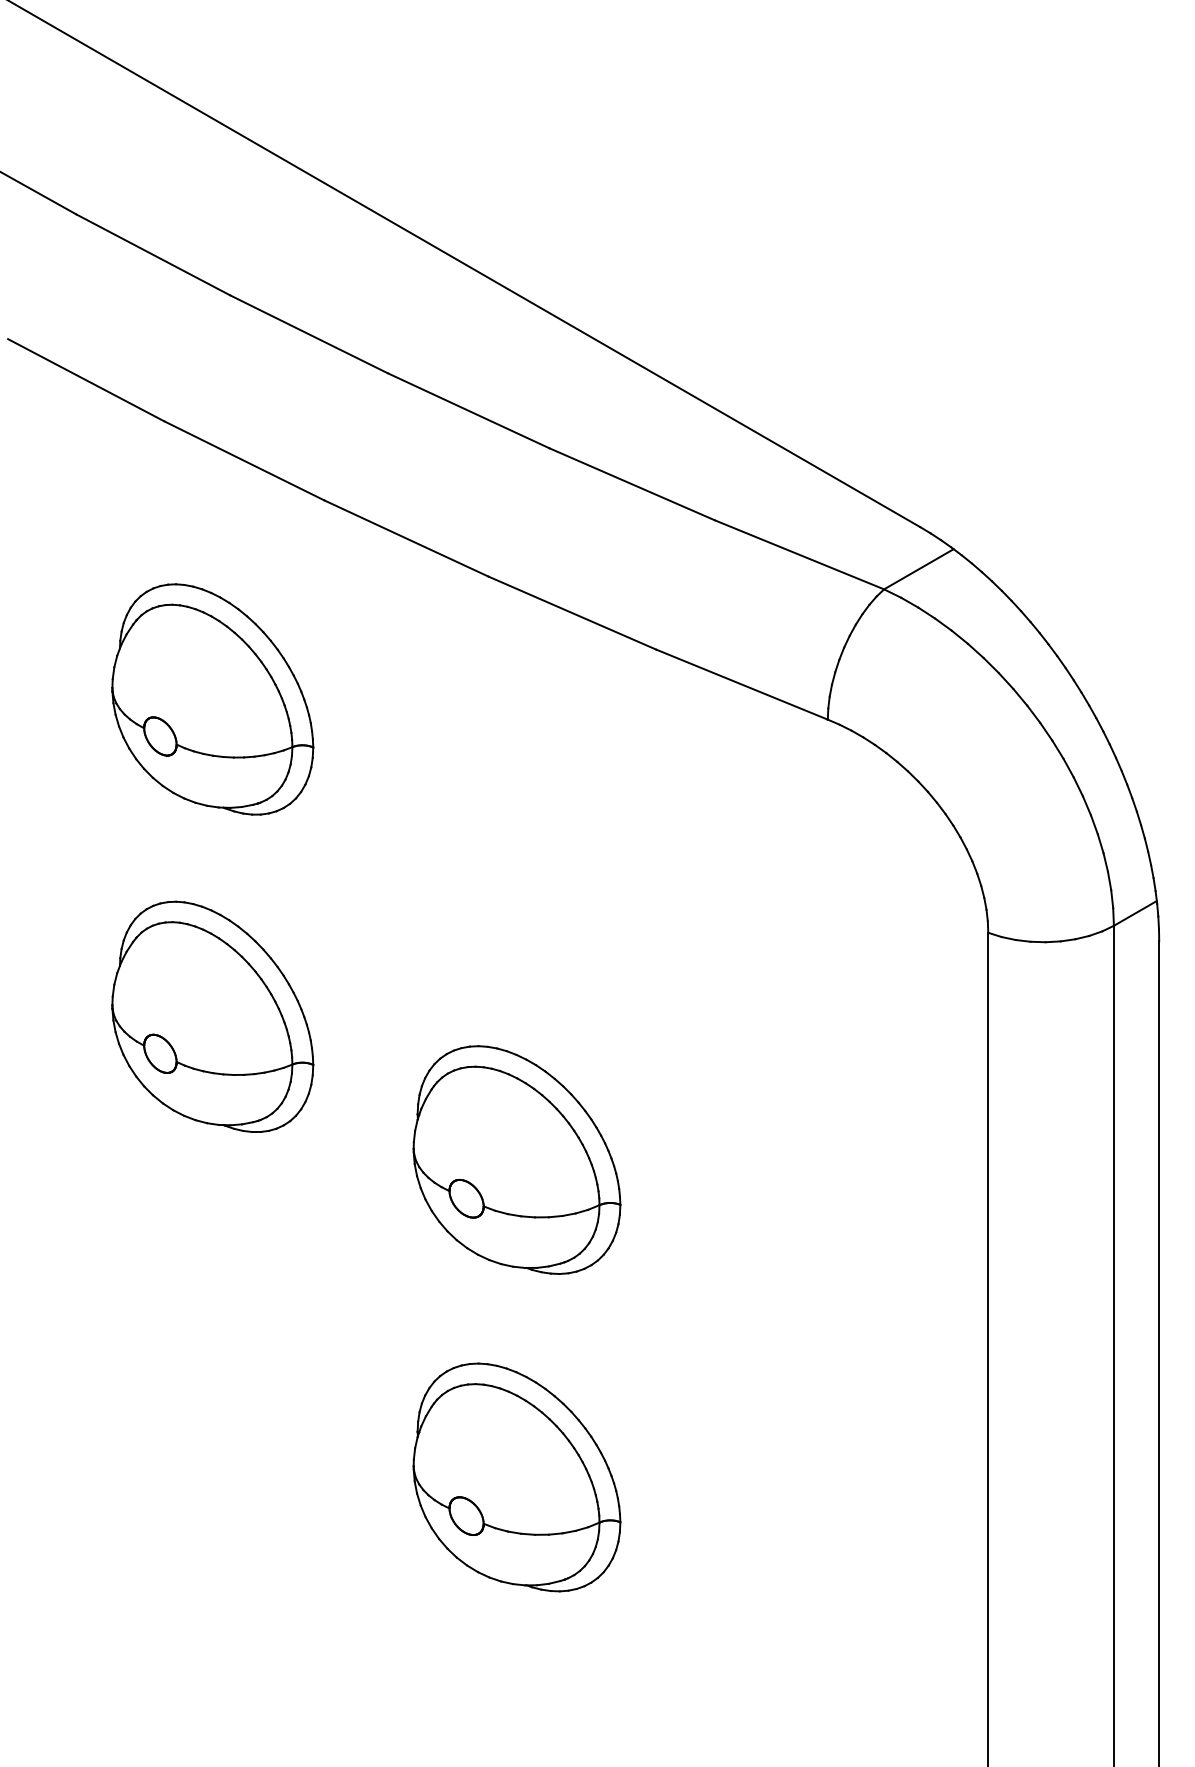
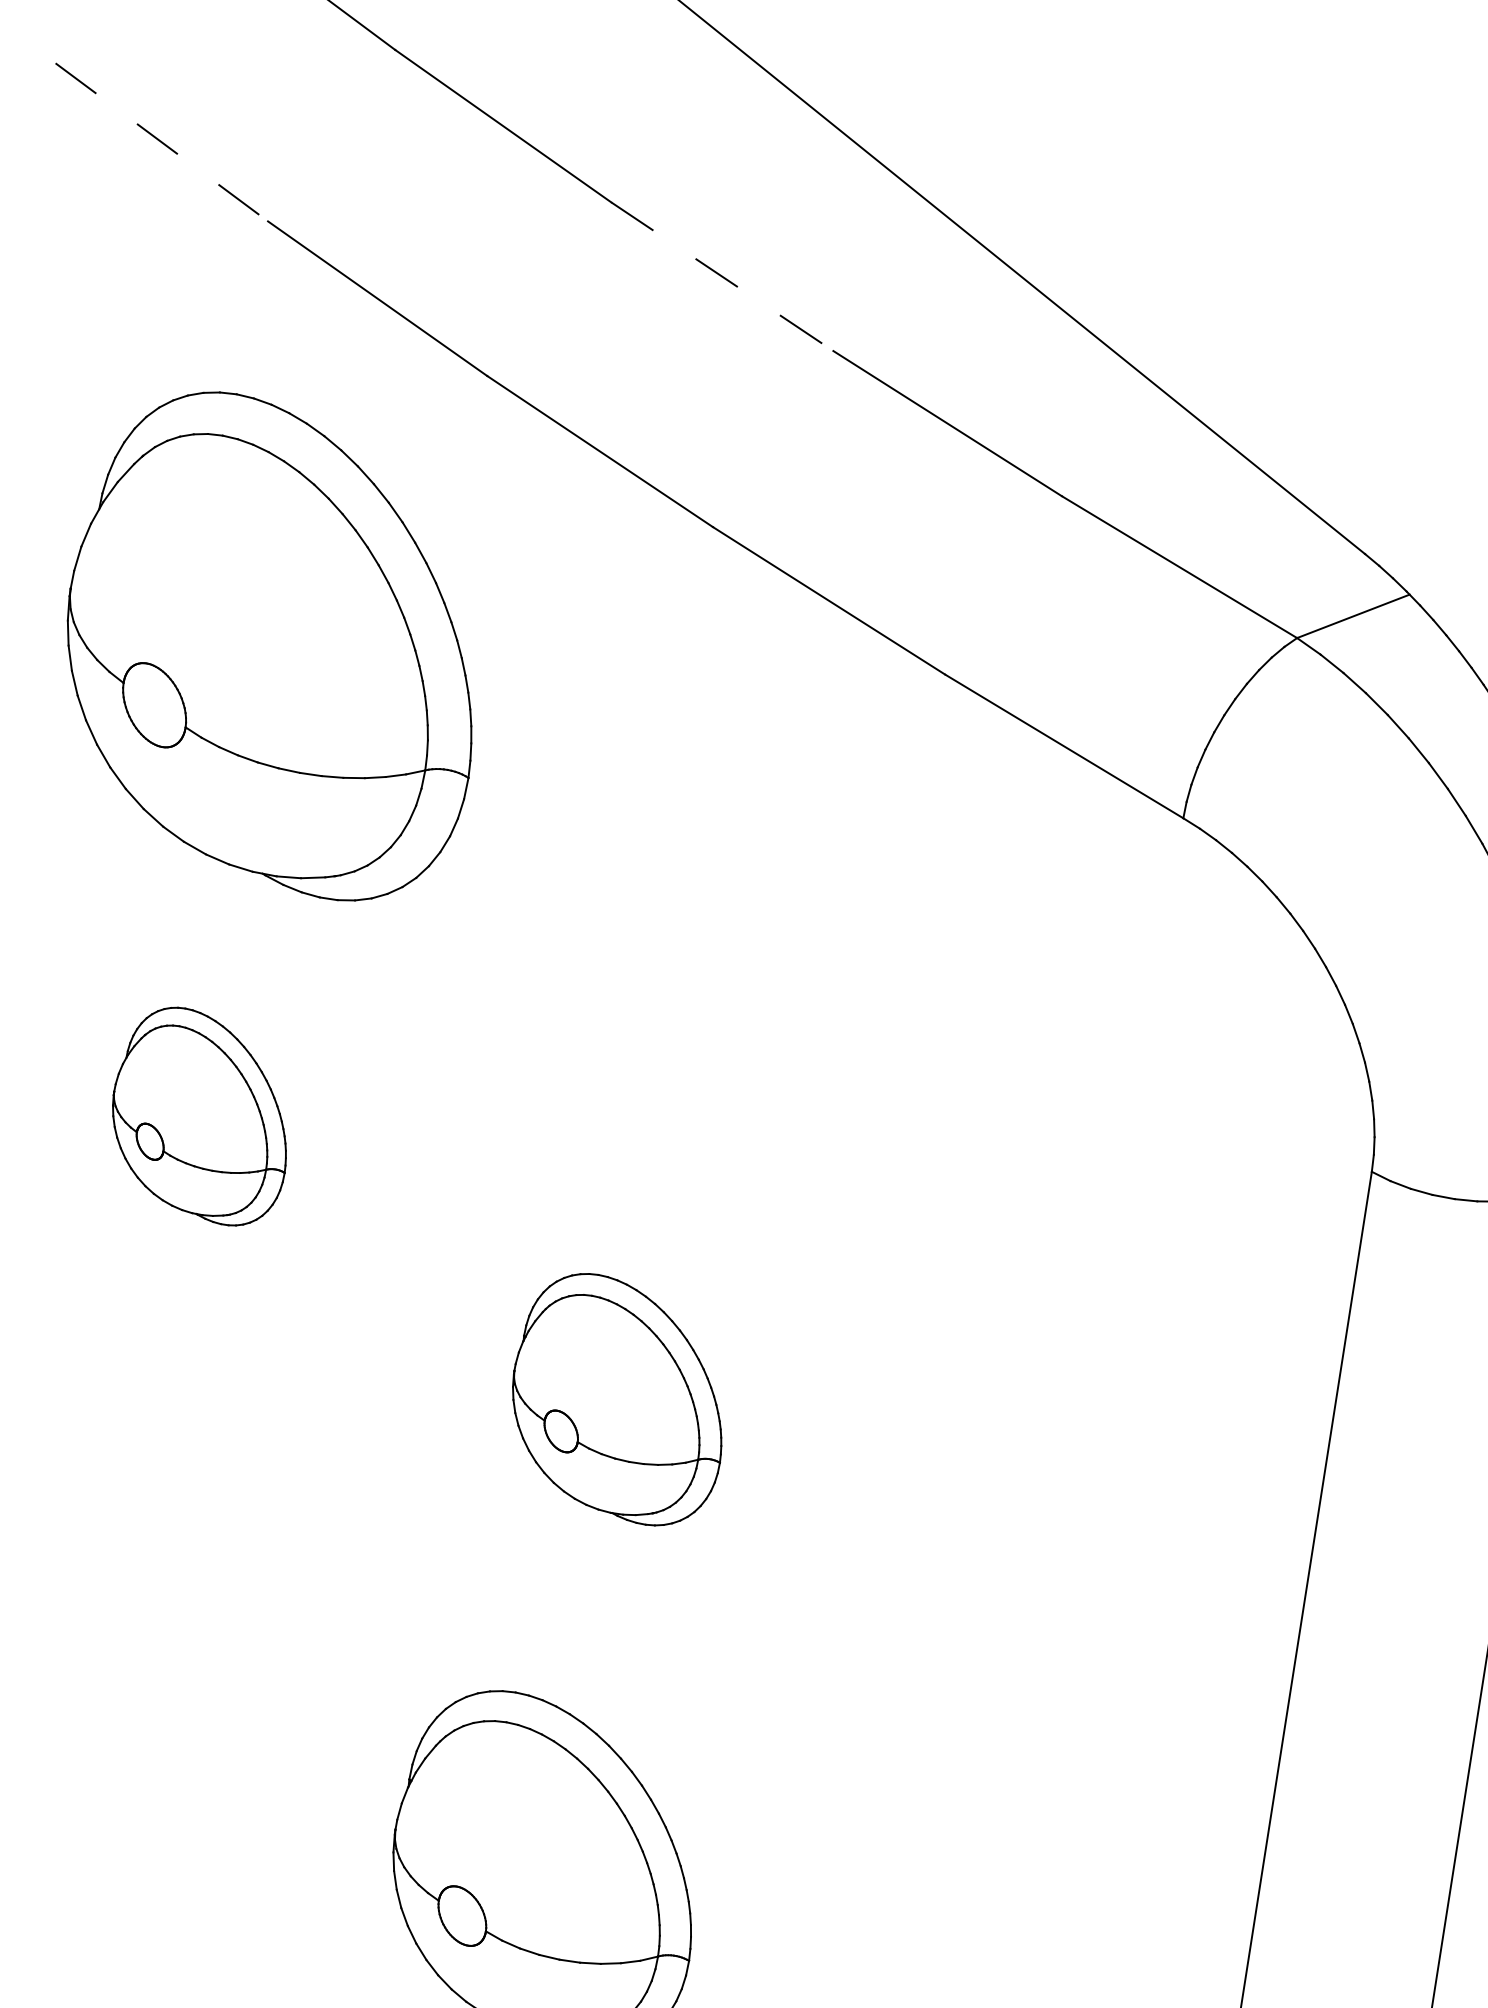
line: (86, 380) -> (162, 142), solid -> dashed
line: (469, 411) -> (723, 277), solid -> dashed
part: (212, 699) -> (275, 645), size x1.4
part: (212, 1016) -> (201, 1115), size x0.6
part: (516, 1159) -> (619, 1398), size x0.7

